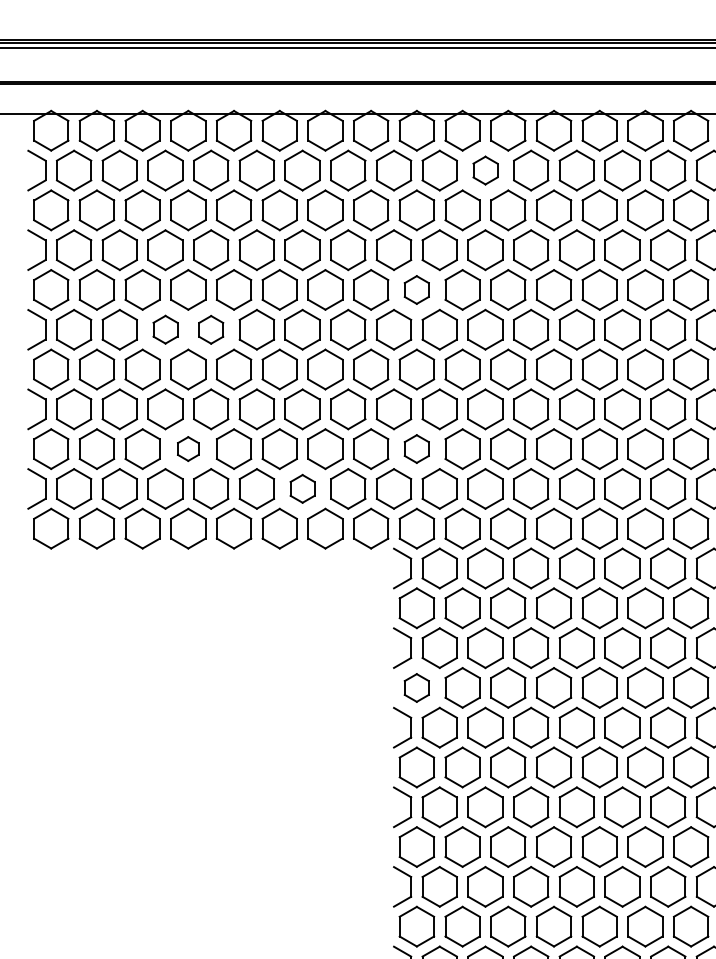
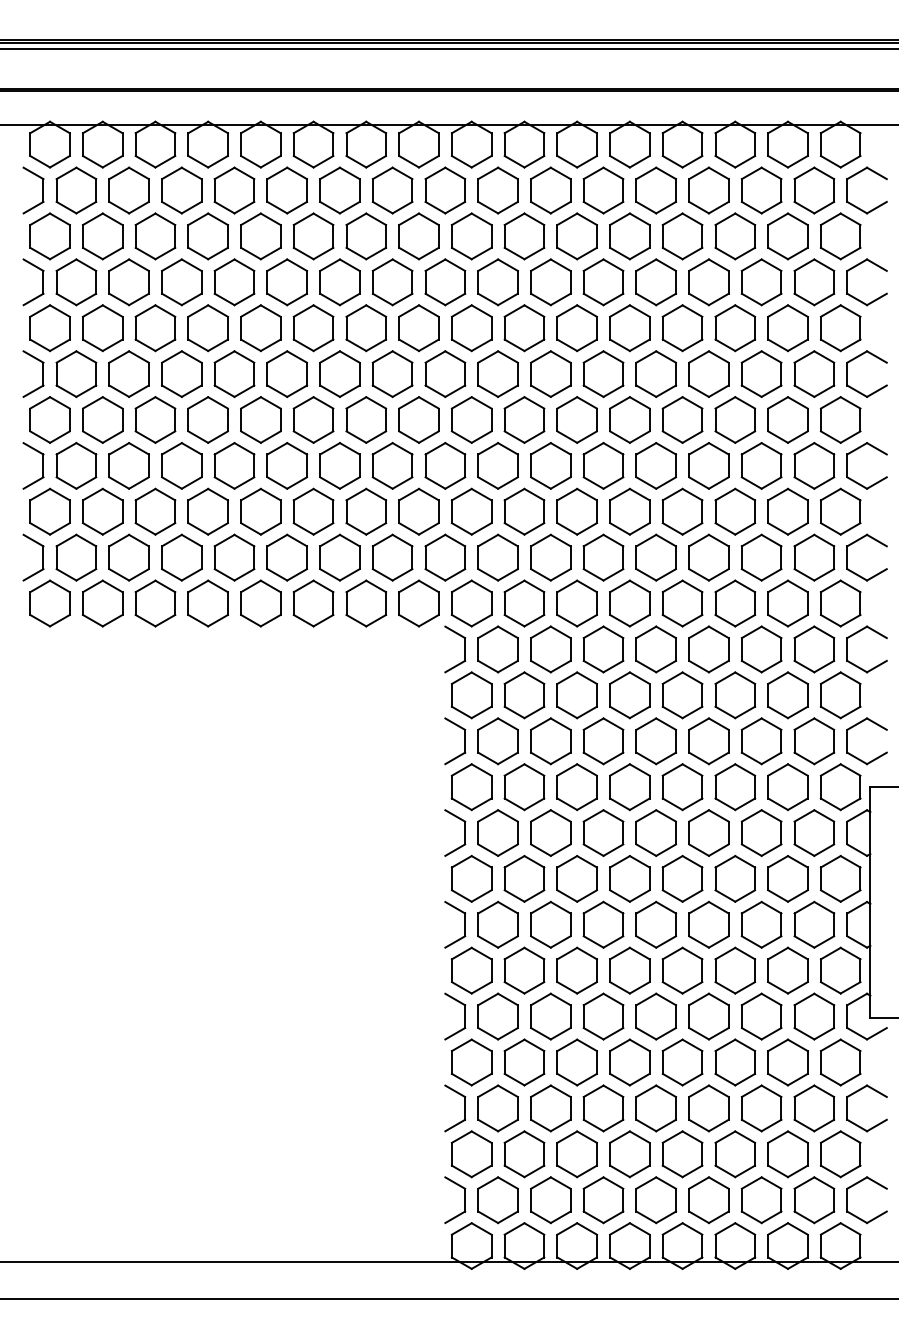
part: (485, 170) -> (550, 190), size x1.43
part: (416, 290) -> (471, 328), size x1.43
part: (165, 329) -> (181, 373), size x1.43
part: (211, 330) -> (234, 374), size x1.43
part: (187, 448) -> (207, 511), size x1.67
part: (416, 448) -> (471, 511), size x1.43
part: (302, 488) -> (339, 557), size x1.43
part: (416, 688) -> (471, 787), size x1.43

